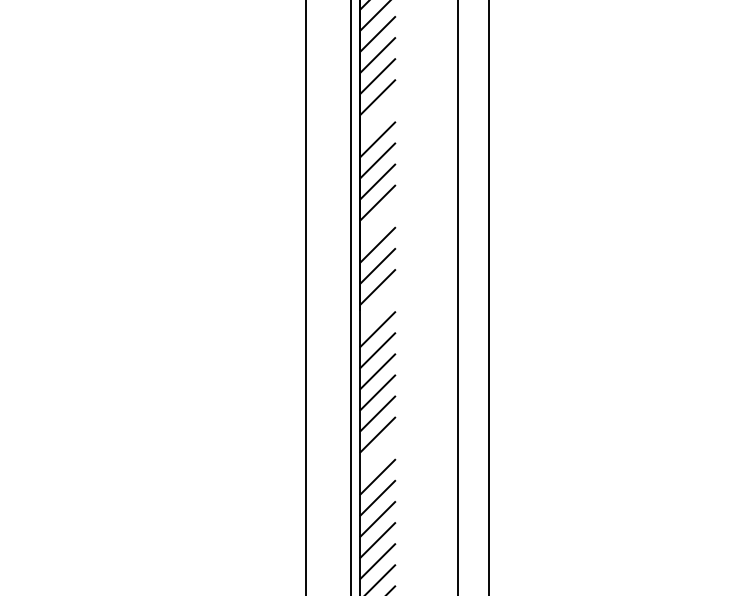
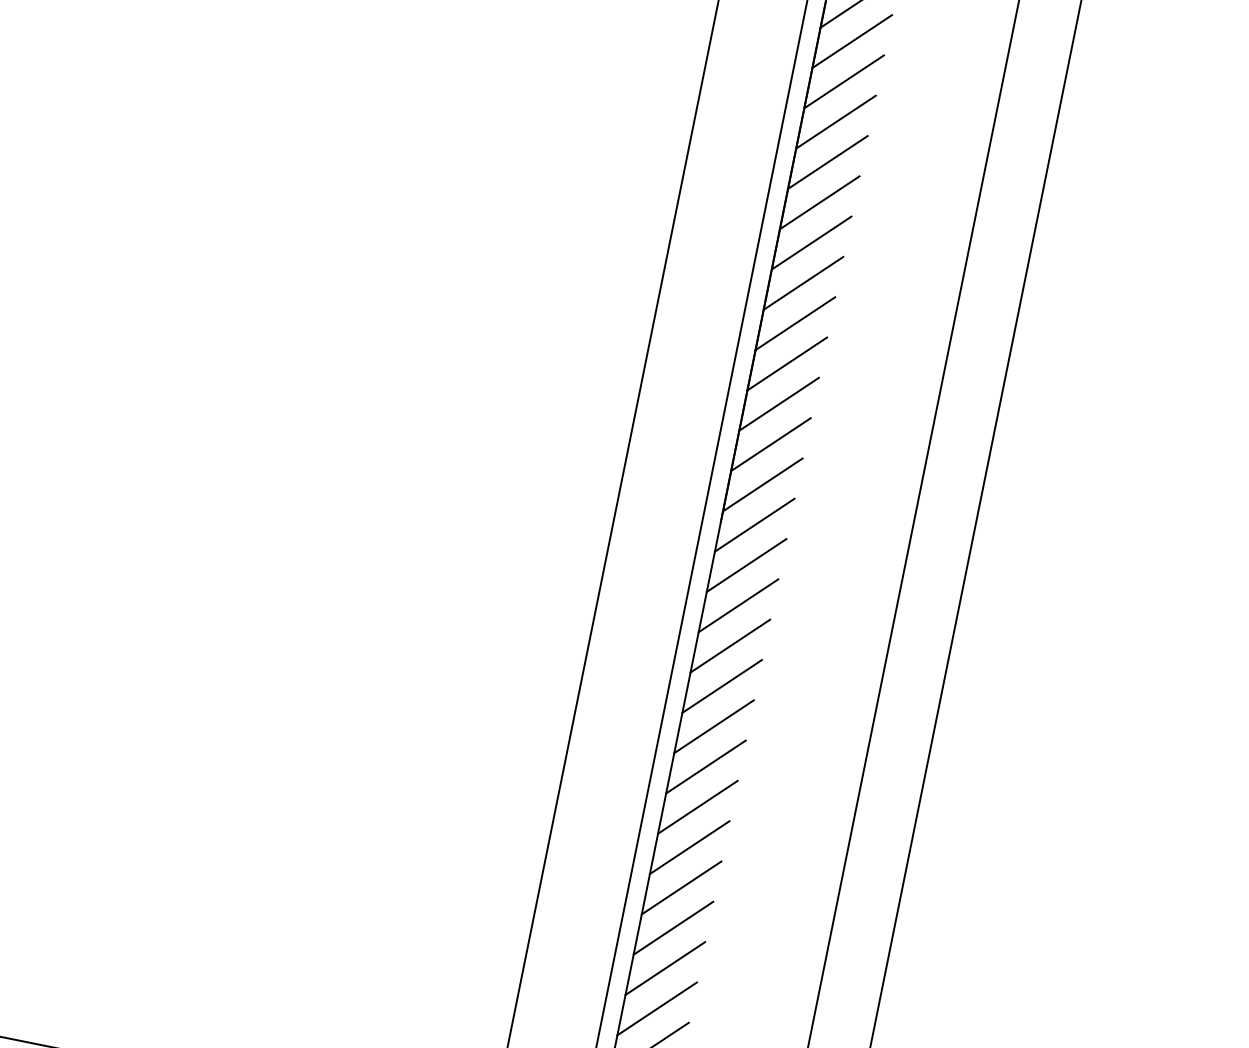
line: (377, 118) -> (827, 162), added
line: (377, 223) -> (786, 362), added
line: (377, 308) -> (754, 525), added
line: (377, 455) -> (697, 806), added

